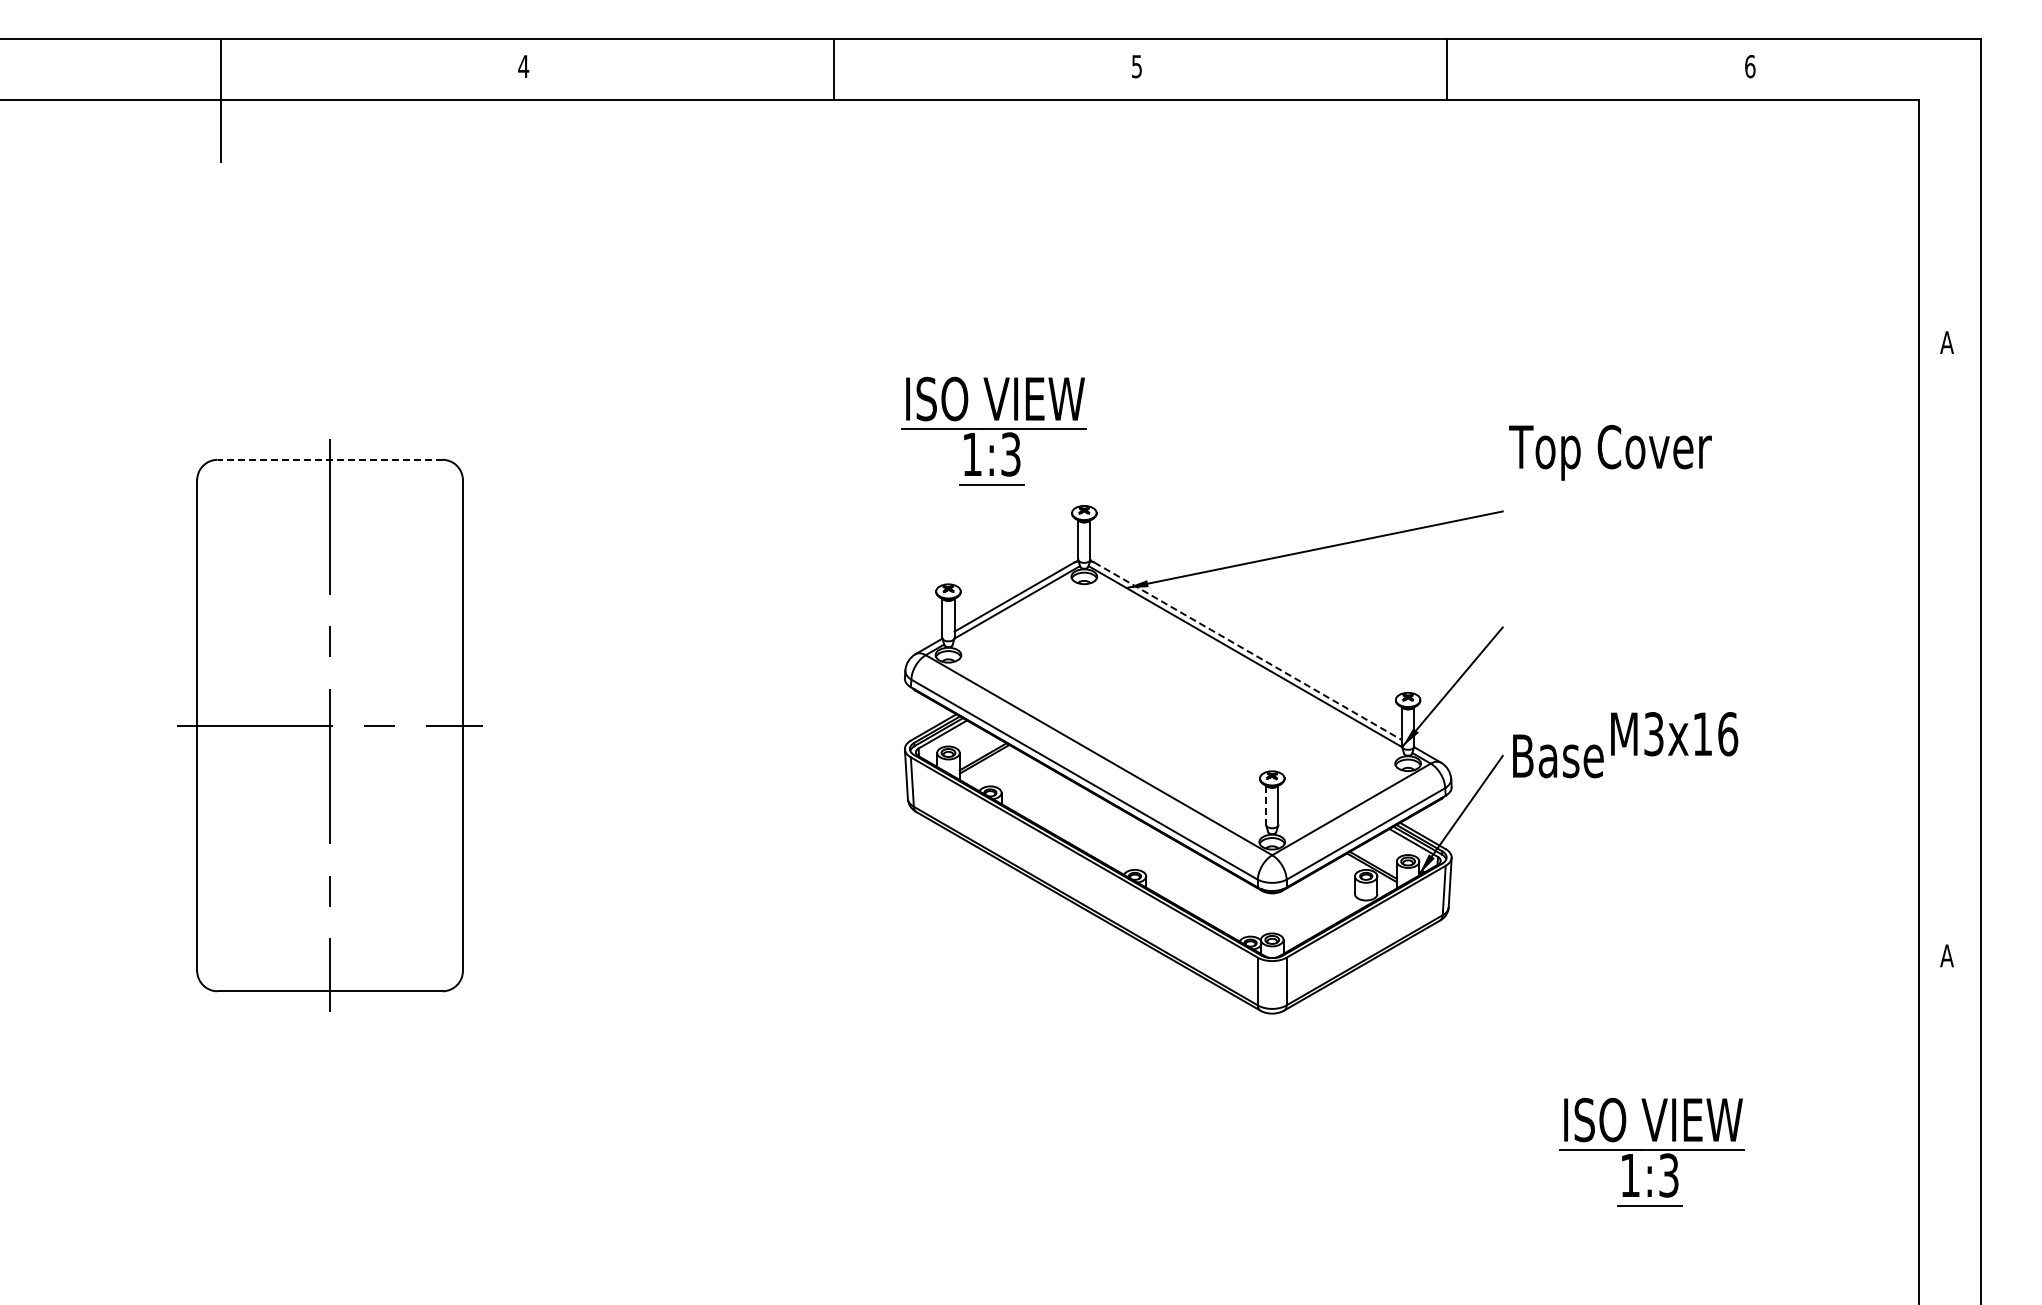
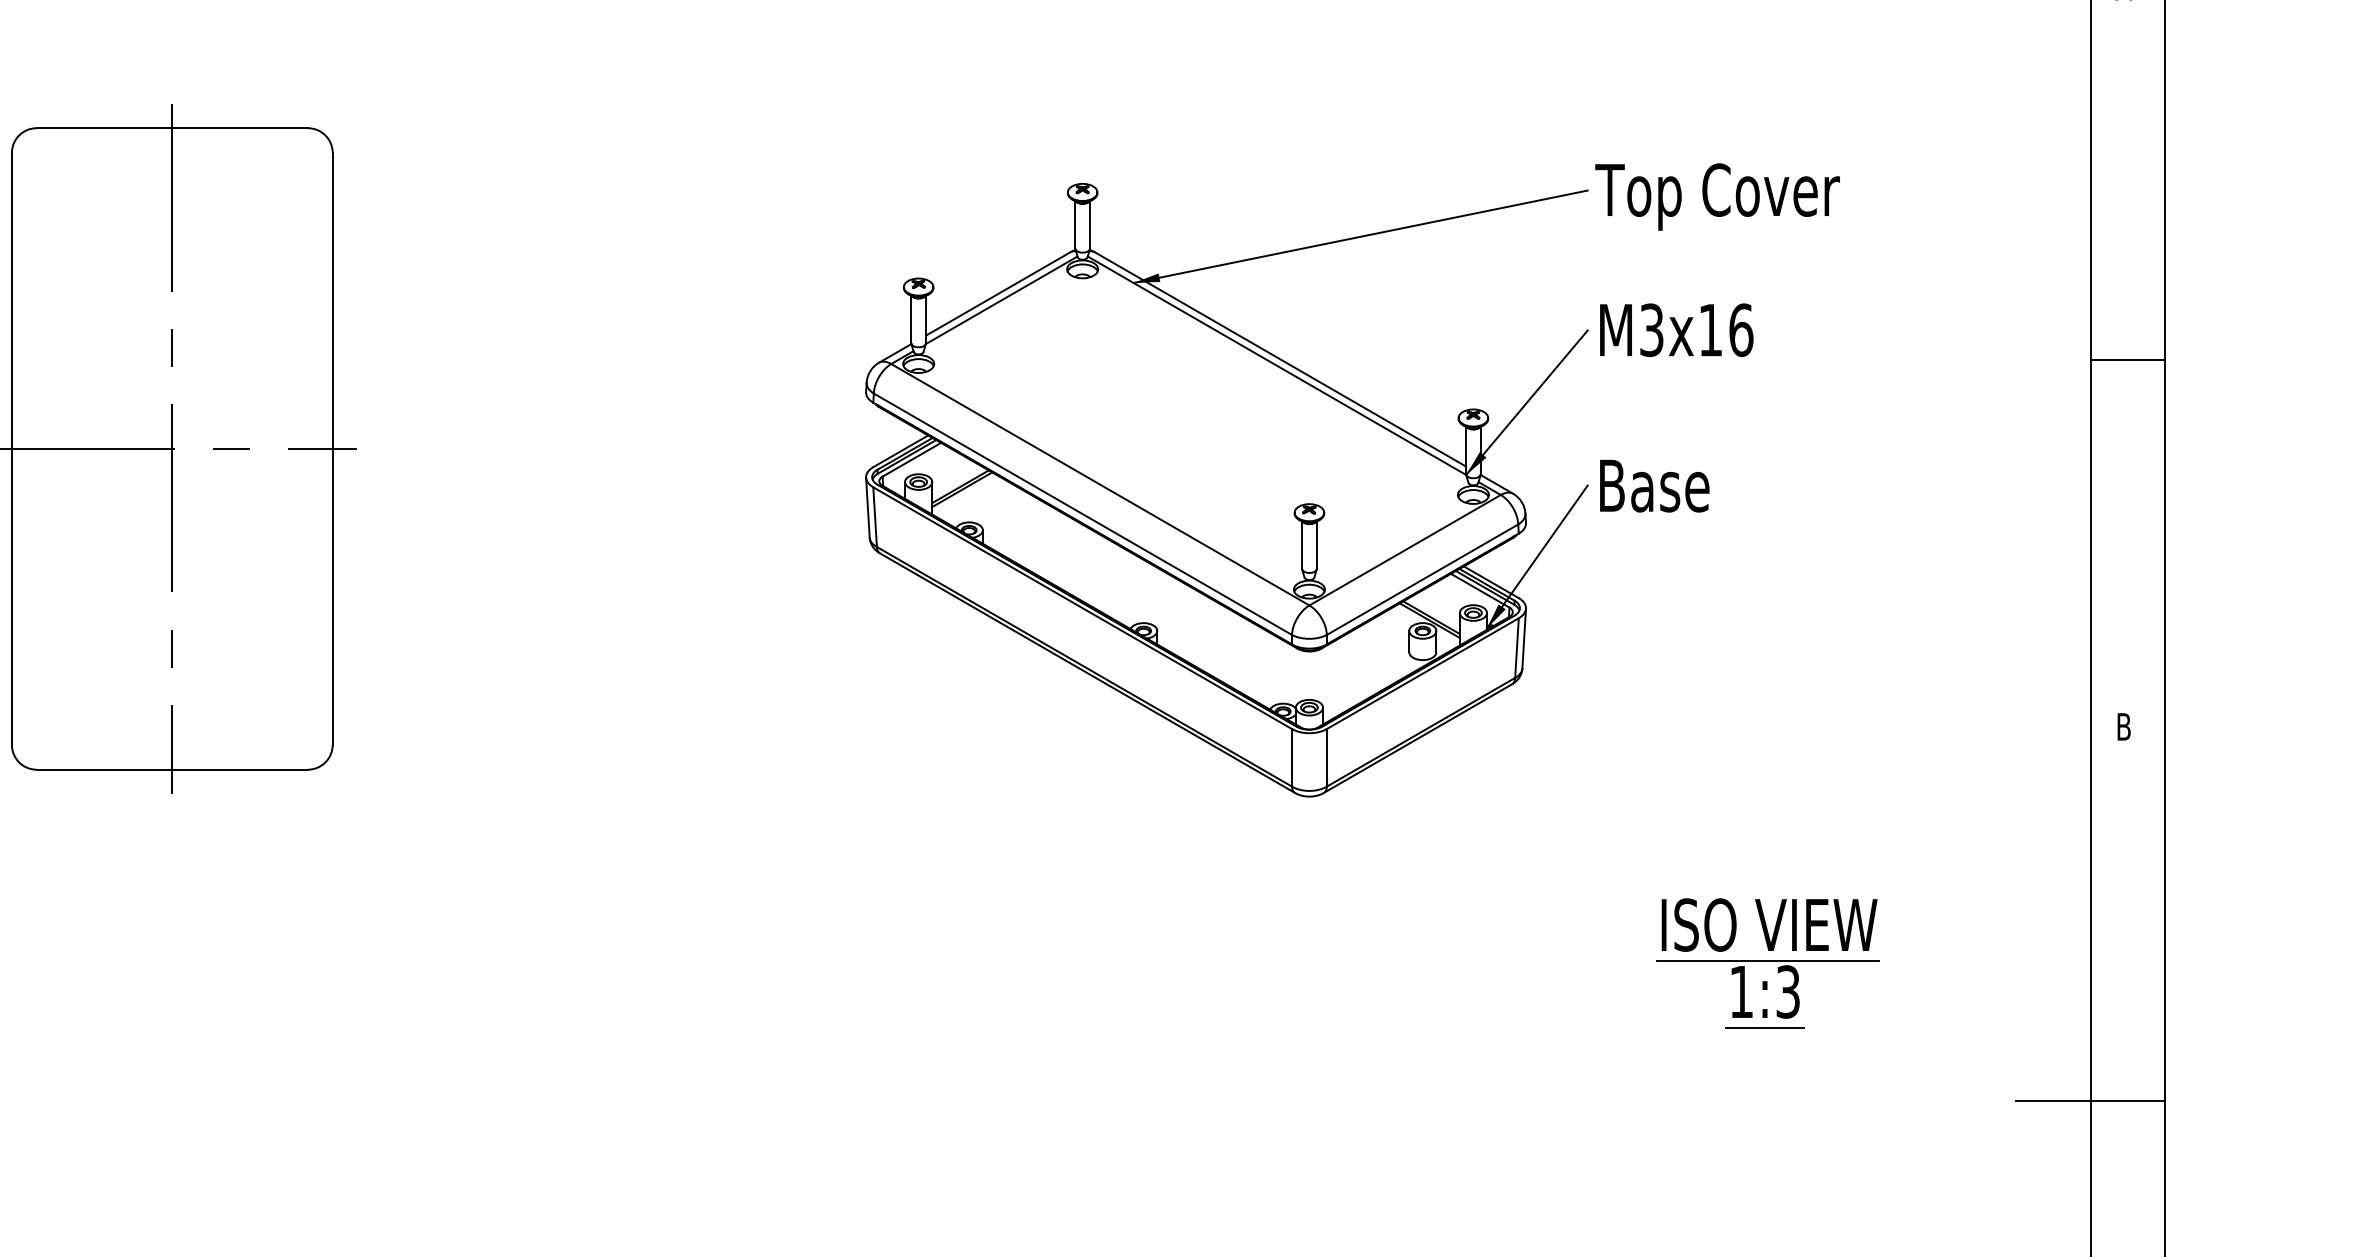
part: (993, 430) -> (973, 92), removed
text: (1610, 452) -> (1717, 196), moved
line: (329, 459) -> (171, 127), dashed -> solid
line: (1248, 651) -> (1280, 359), dashed -> solid
line: (1949, 652) -> (2126, 360), added
text: (1674, 734) -> (1676, 330), moved
line: (1266, 805) -> (1302, 545), dashed -> solid
text: (1946, 955) -> (2123, 726), A -> B
line: (1919, 1265) -> (2090, 1100), added

